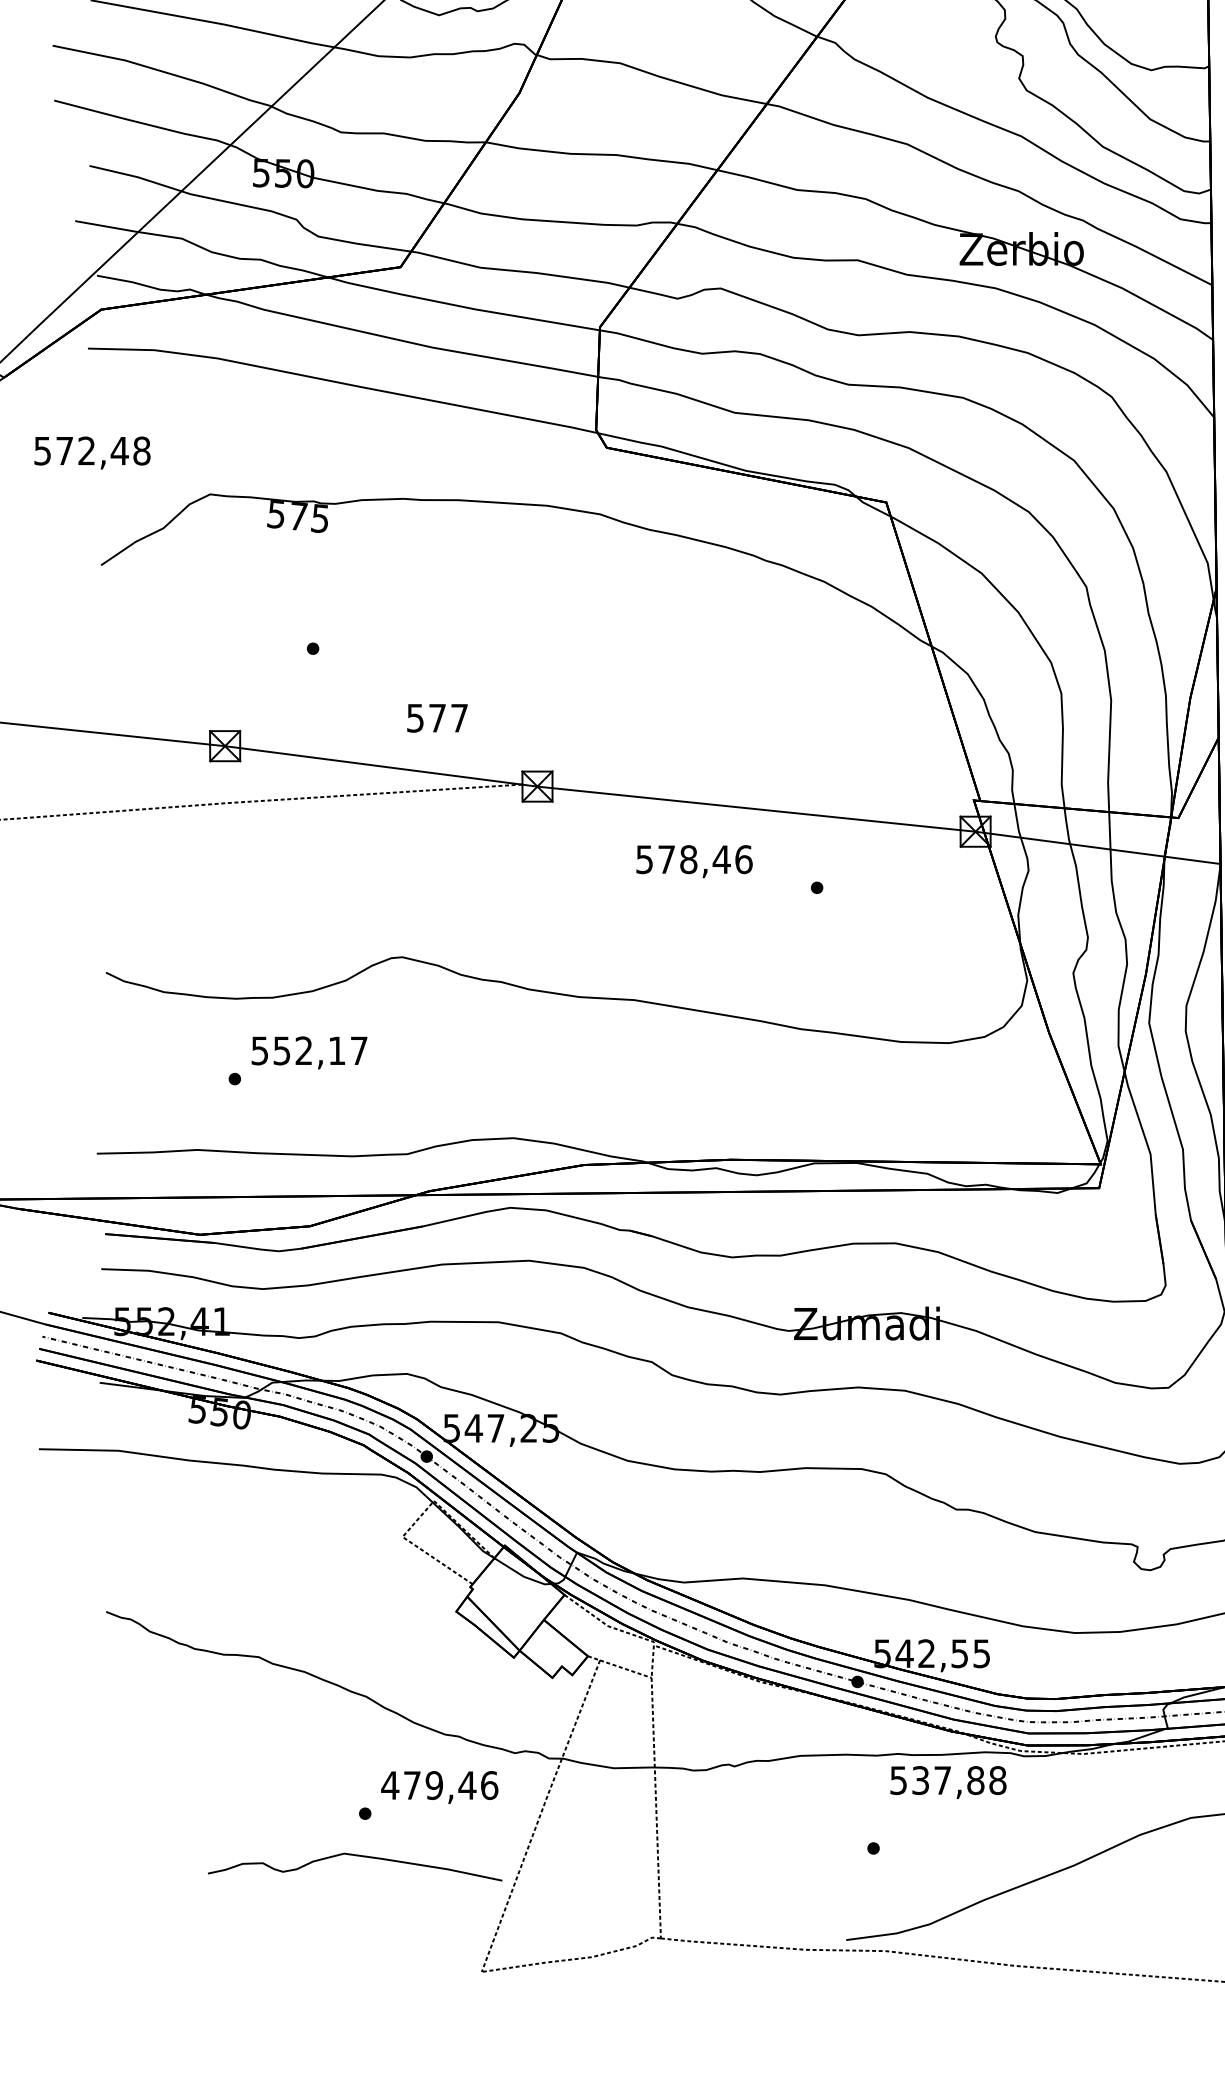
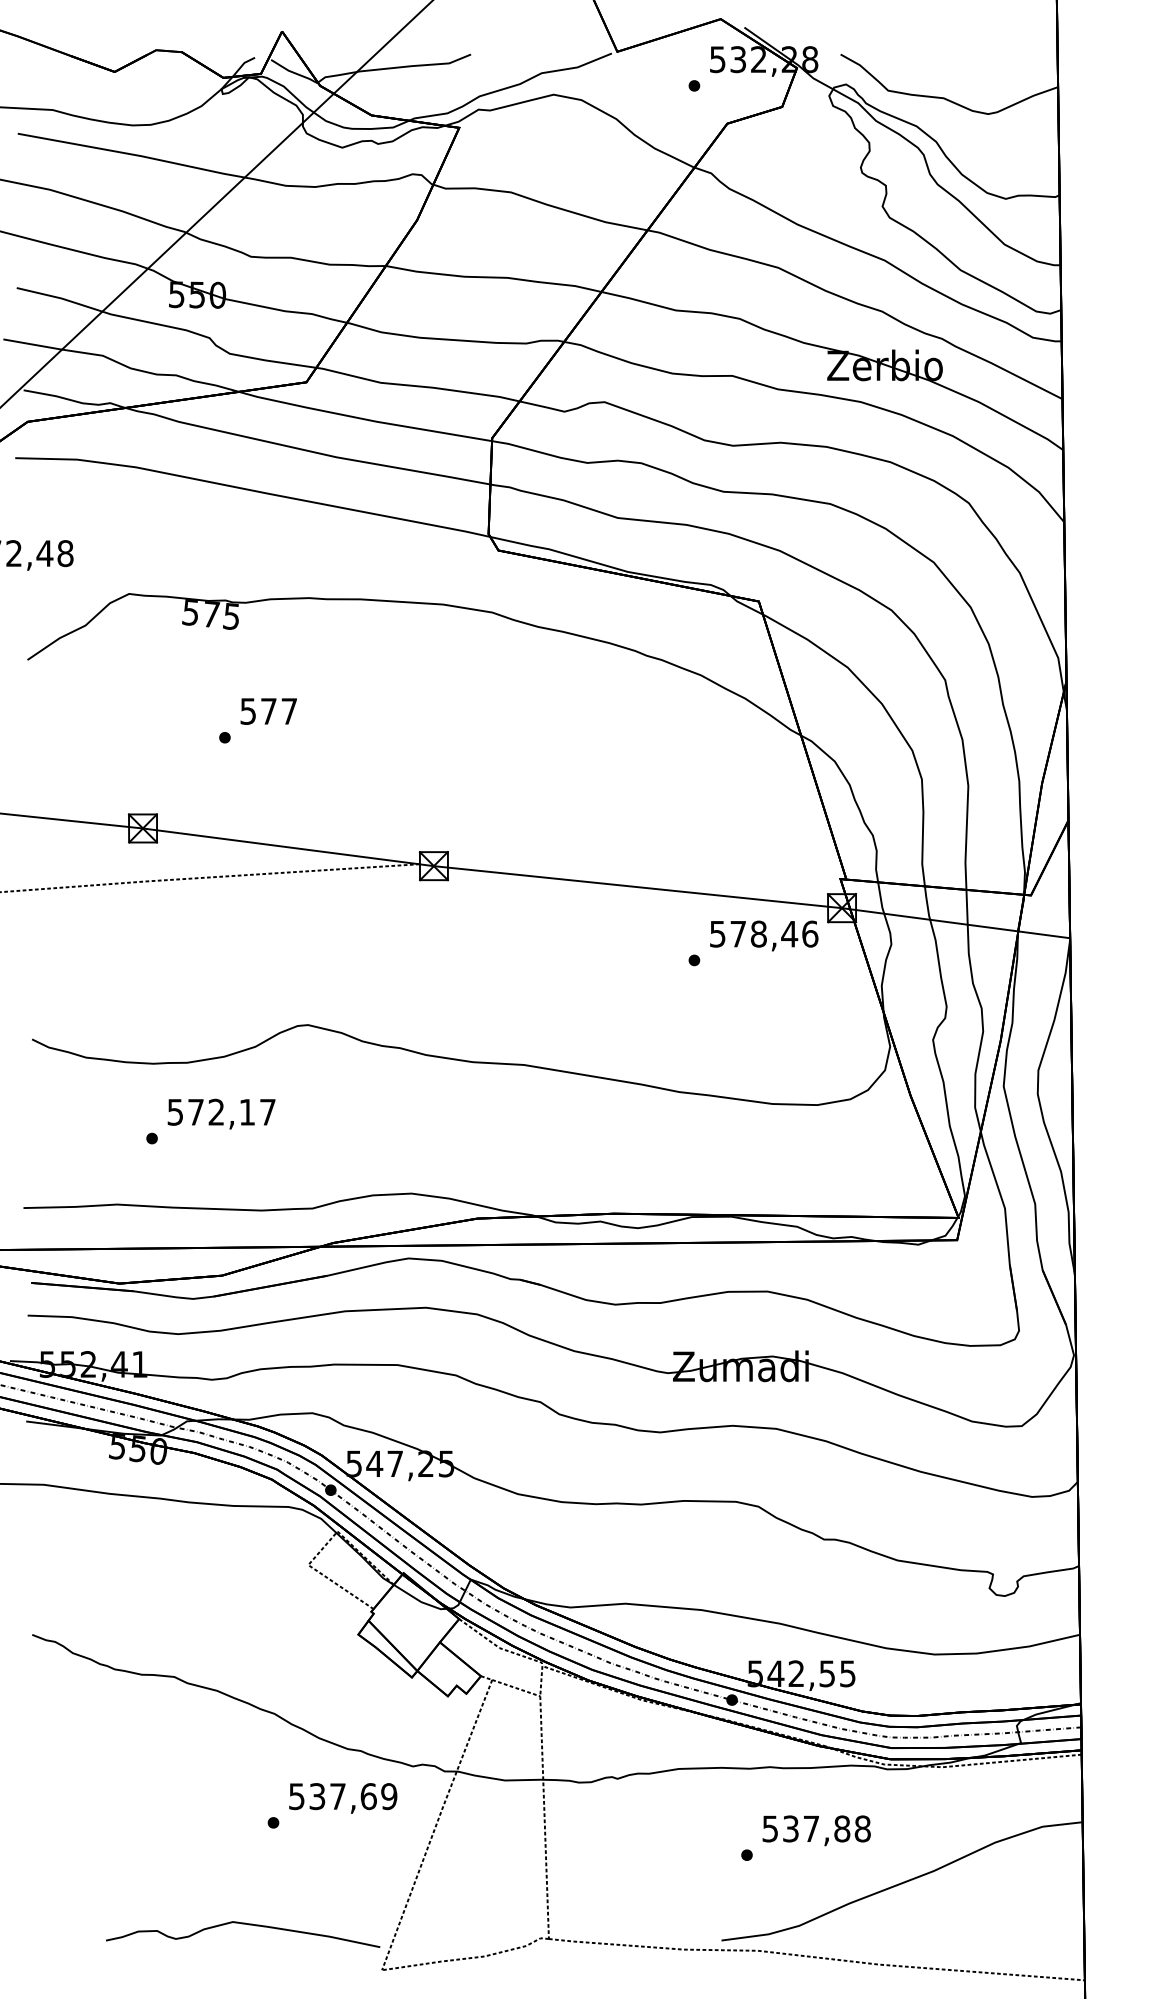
text: (437, 718) -> (268, 711), moved
text: (694, 861) -> (764, 935), moved
text: (281, 1051) -> (195, 1112), 552,17 -> 572,17
text: (948, 1782) -> (816, 1830), moved
text: (439, 1785) -> (342, 1796), 479,46 -> 537,69
curve: (355, 1856) -> (243, 1924), moved

